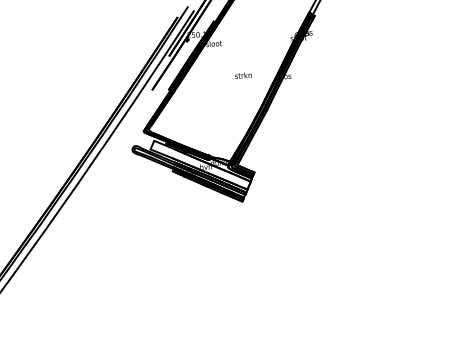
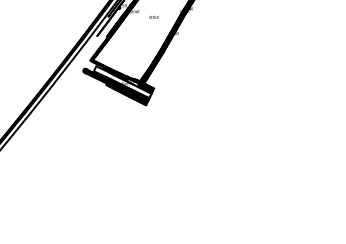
text: (242, 74) -> (153, 16), moved

